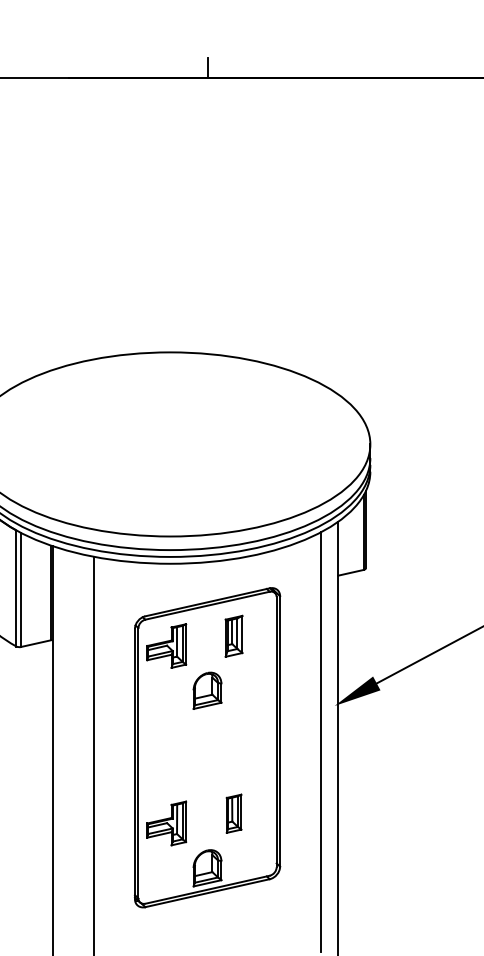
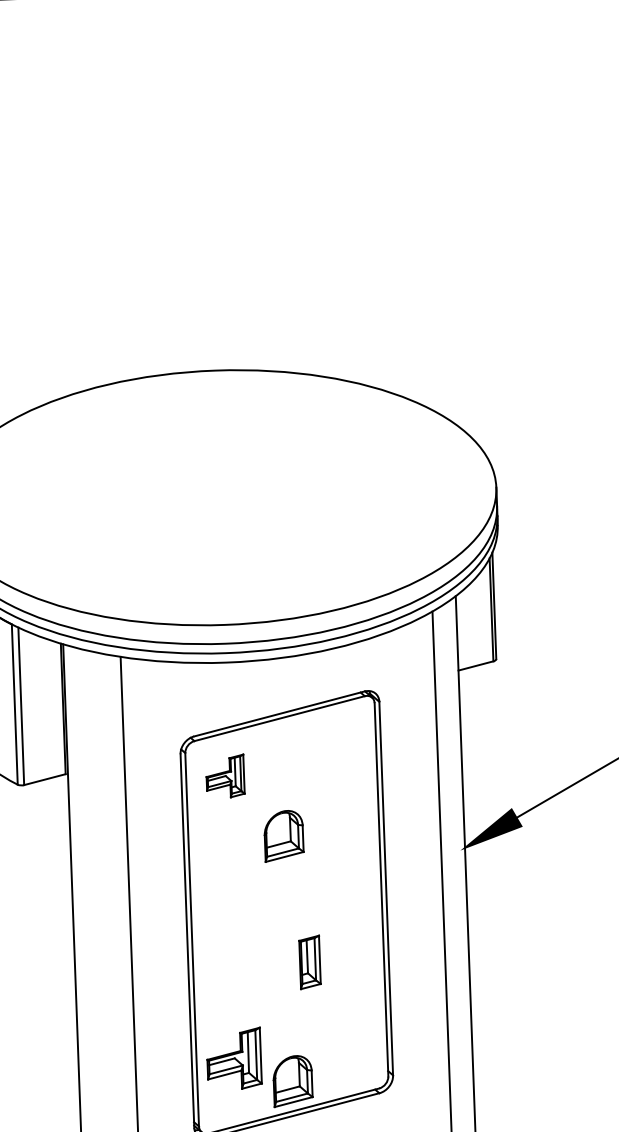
part: (233, 635) -> (316, 758), removed
part: (166, 645) -> (224, 775), size x0.7
part: (233, 813) -> (309, 962), moved
part: (166, 823) -> (233, 1058), moved

